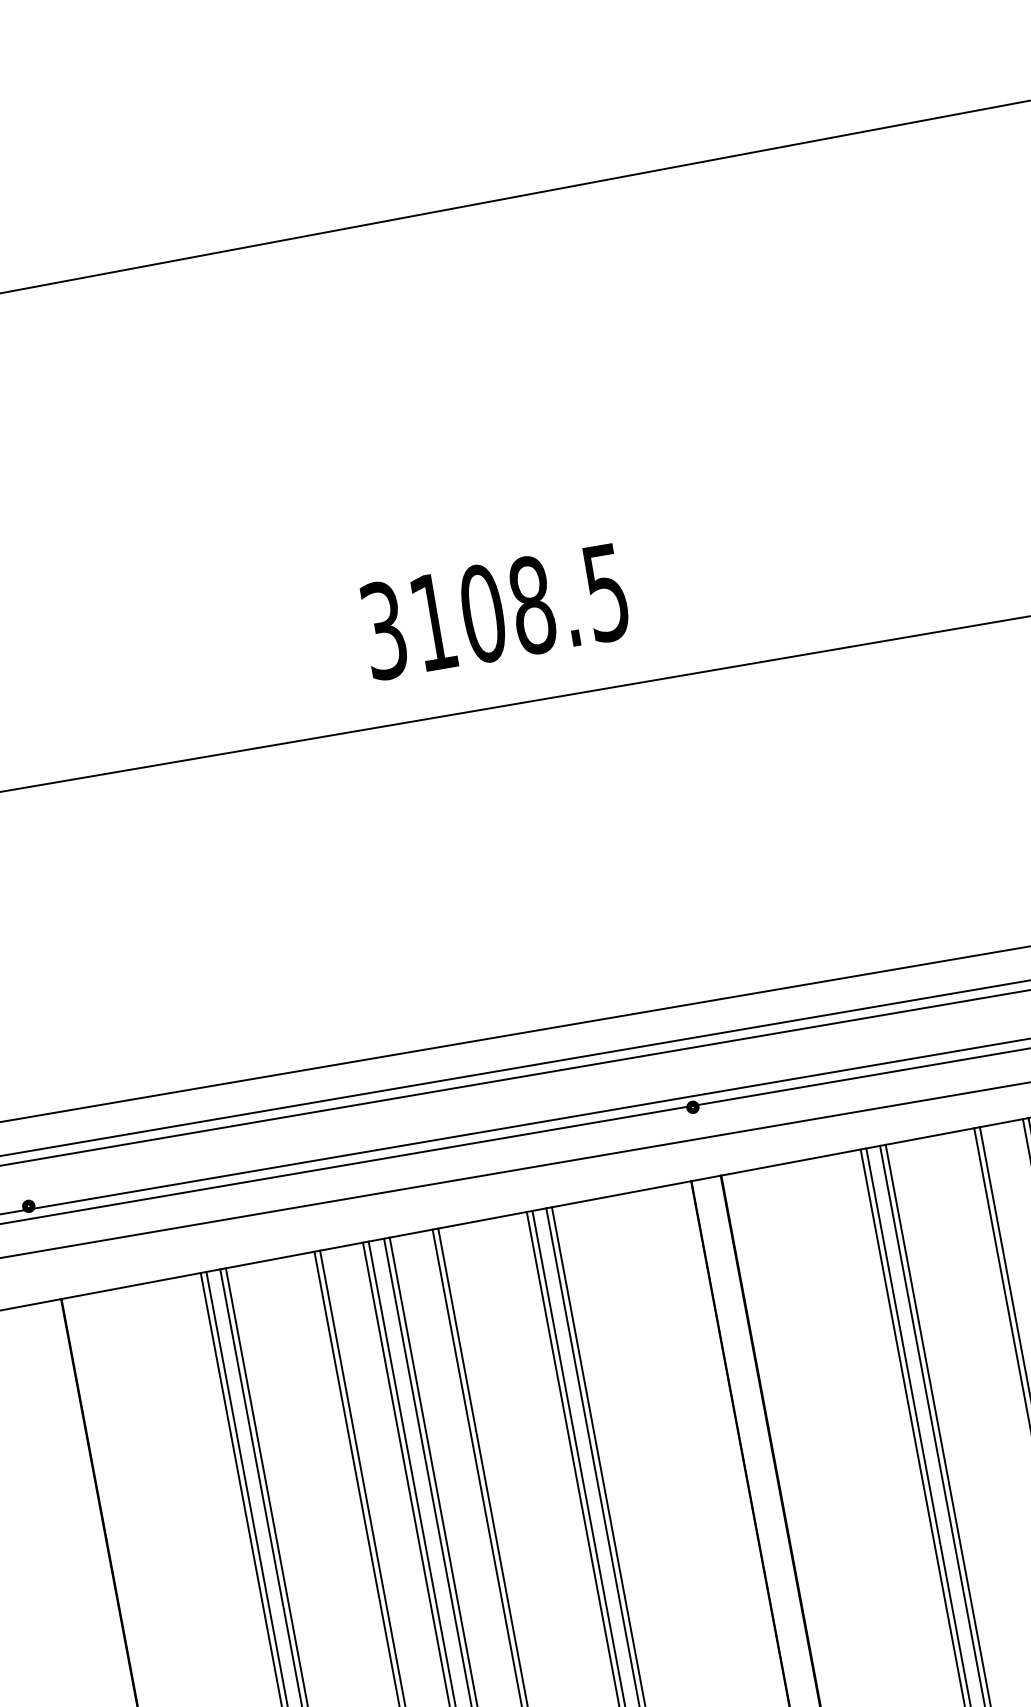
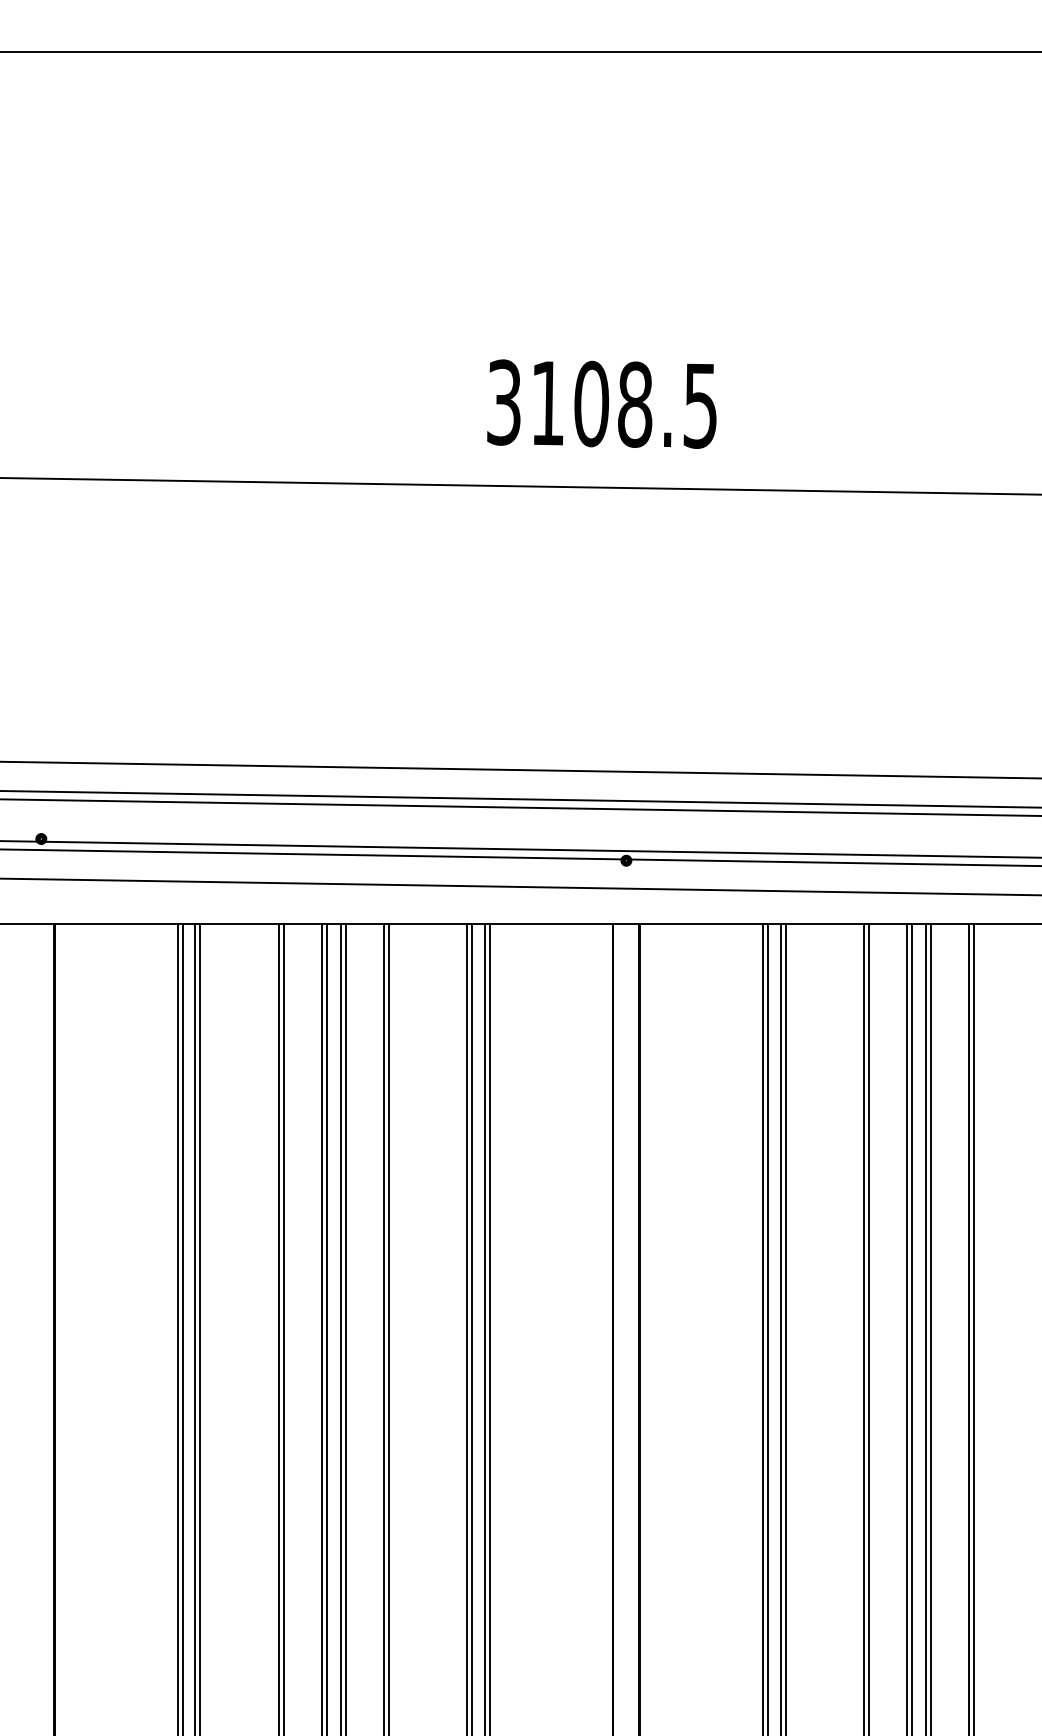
text: (494, 611) -> (601, 403), moved

